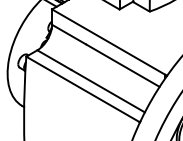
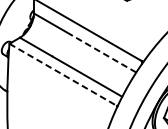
line: (122, 65) -> (100, 52), solid -> dashed
line: (83, 89) -> (63, 75), solid -> dashed

